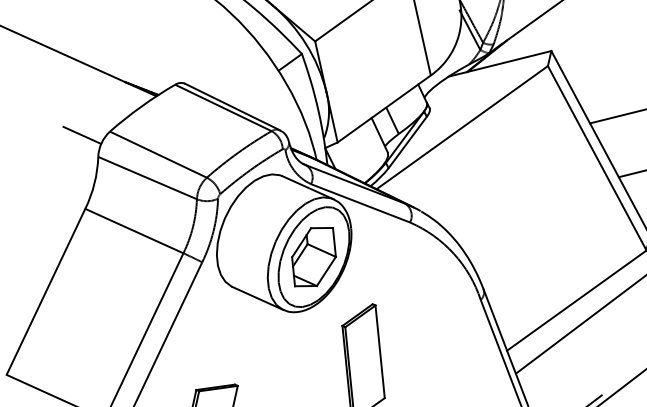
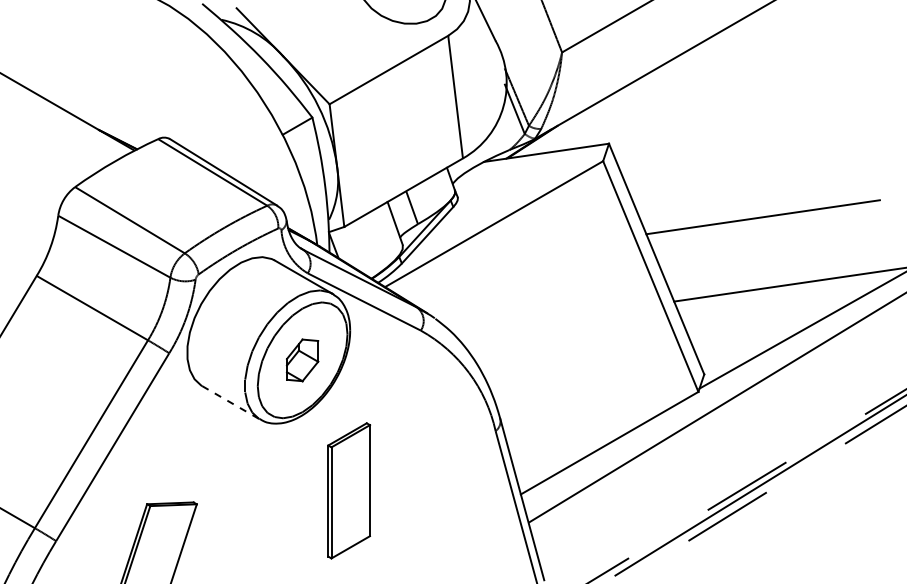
line: (81, 134) -> (41, 187), removed
part: (313, 257) -> (302, 360), size x0.6
line: (258, 299) -> (231, 403), solid -> dashed

